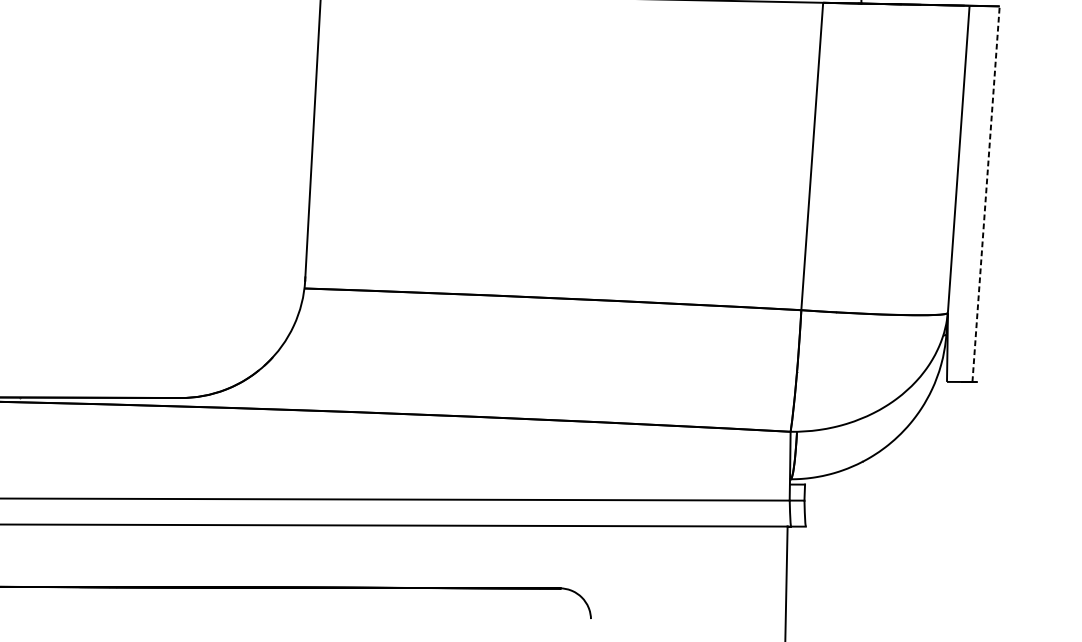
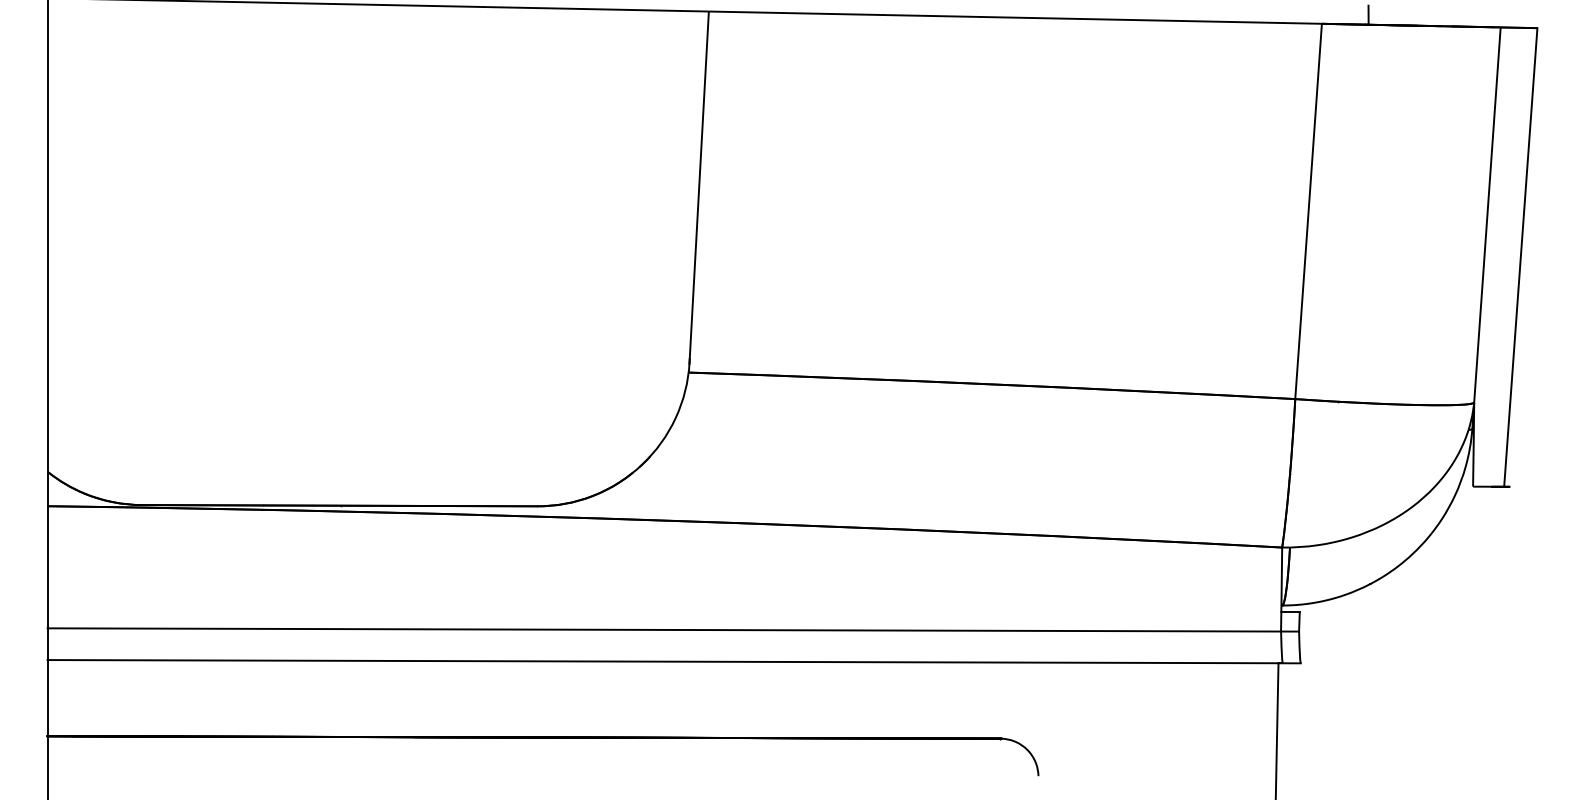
line: (985, 194) -> (1520, 257), dashed -> solid

